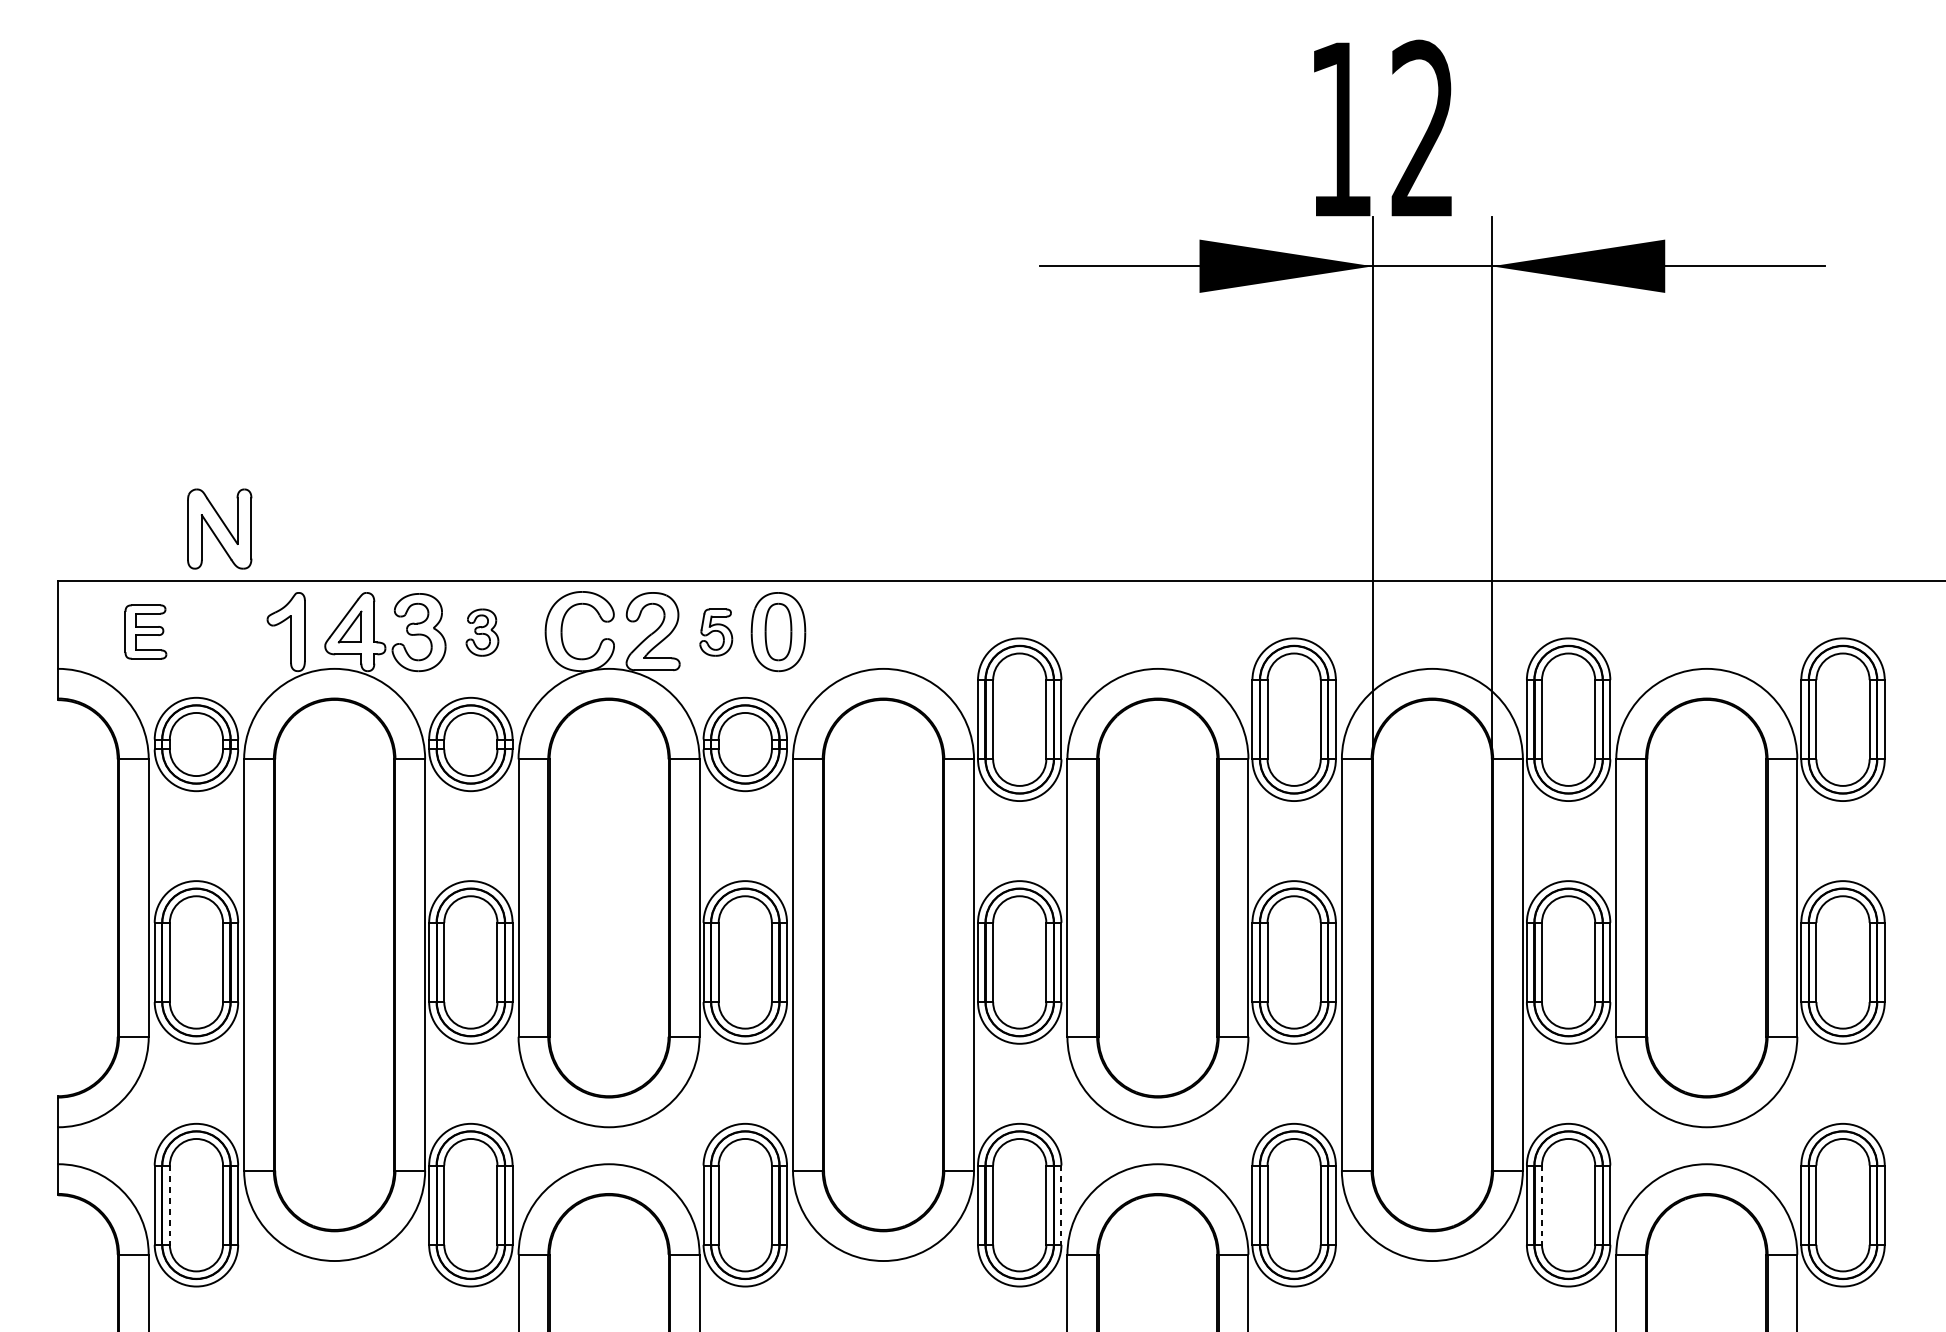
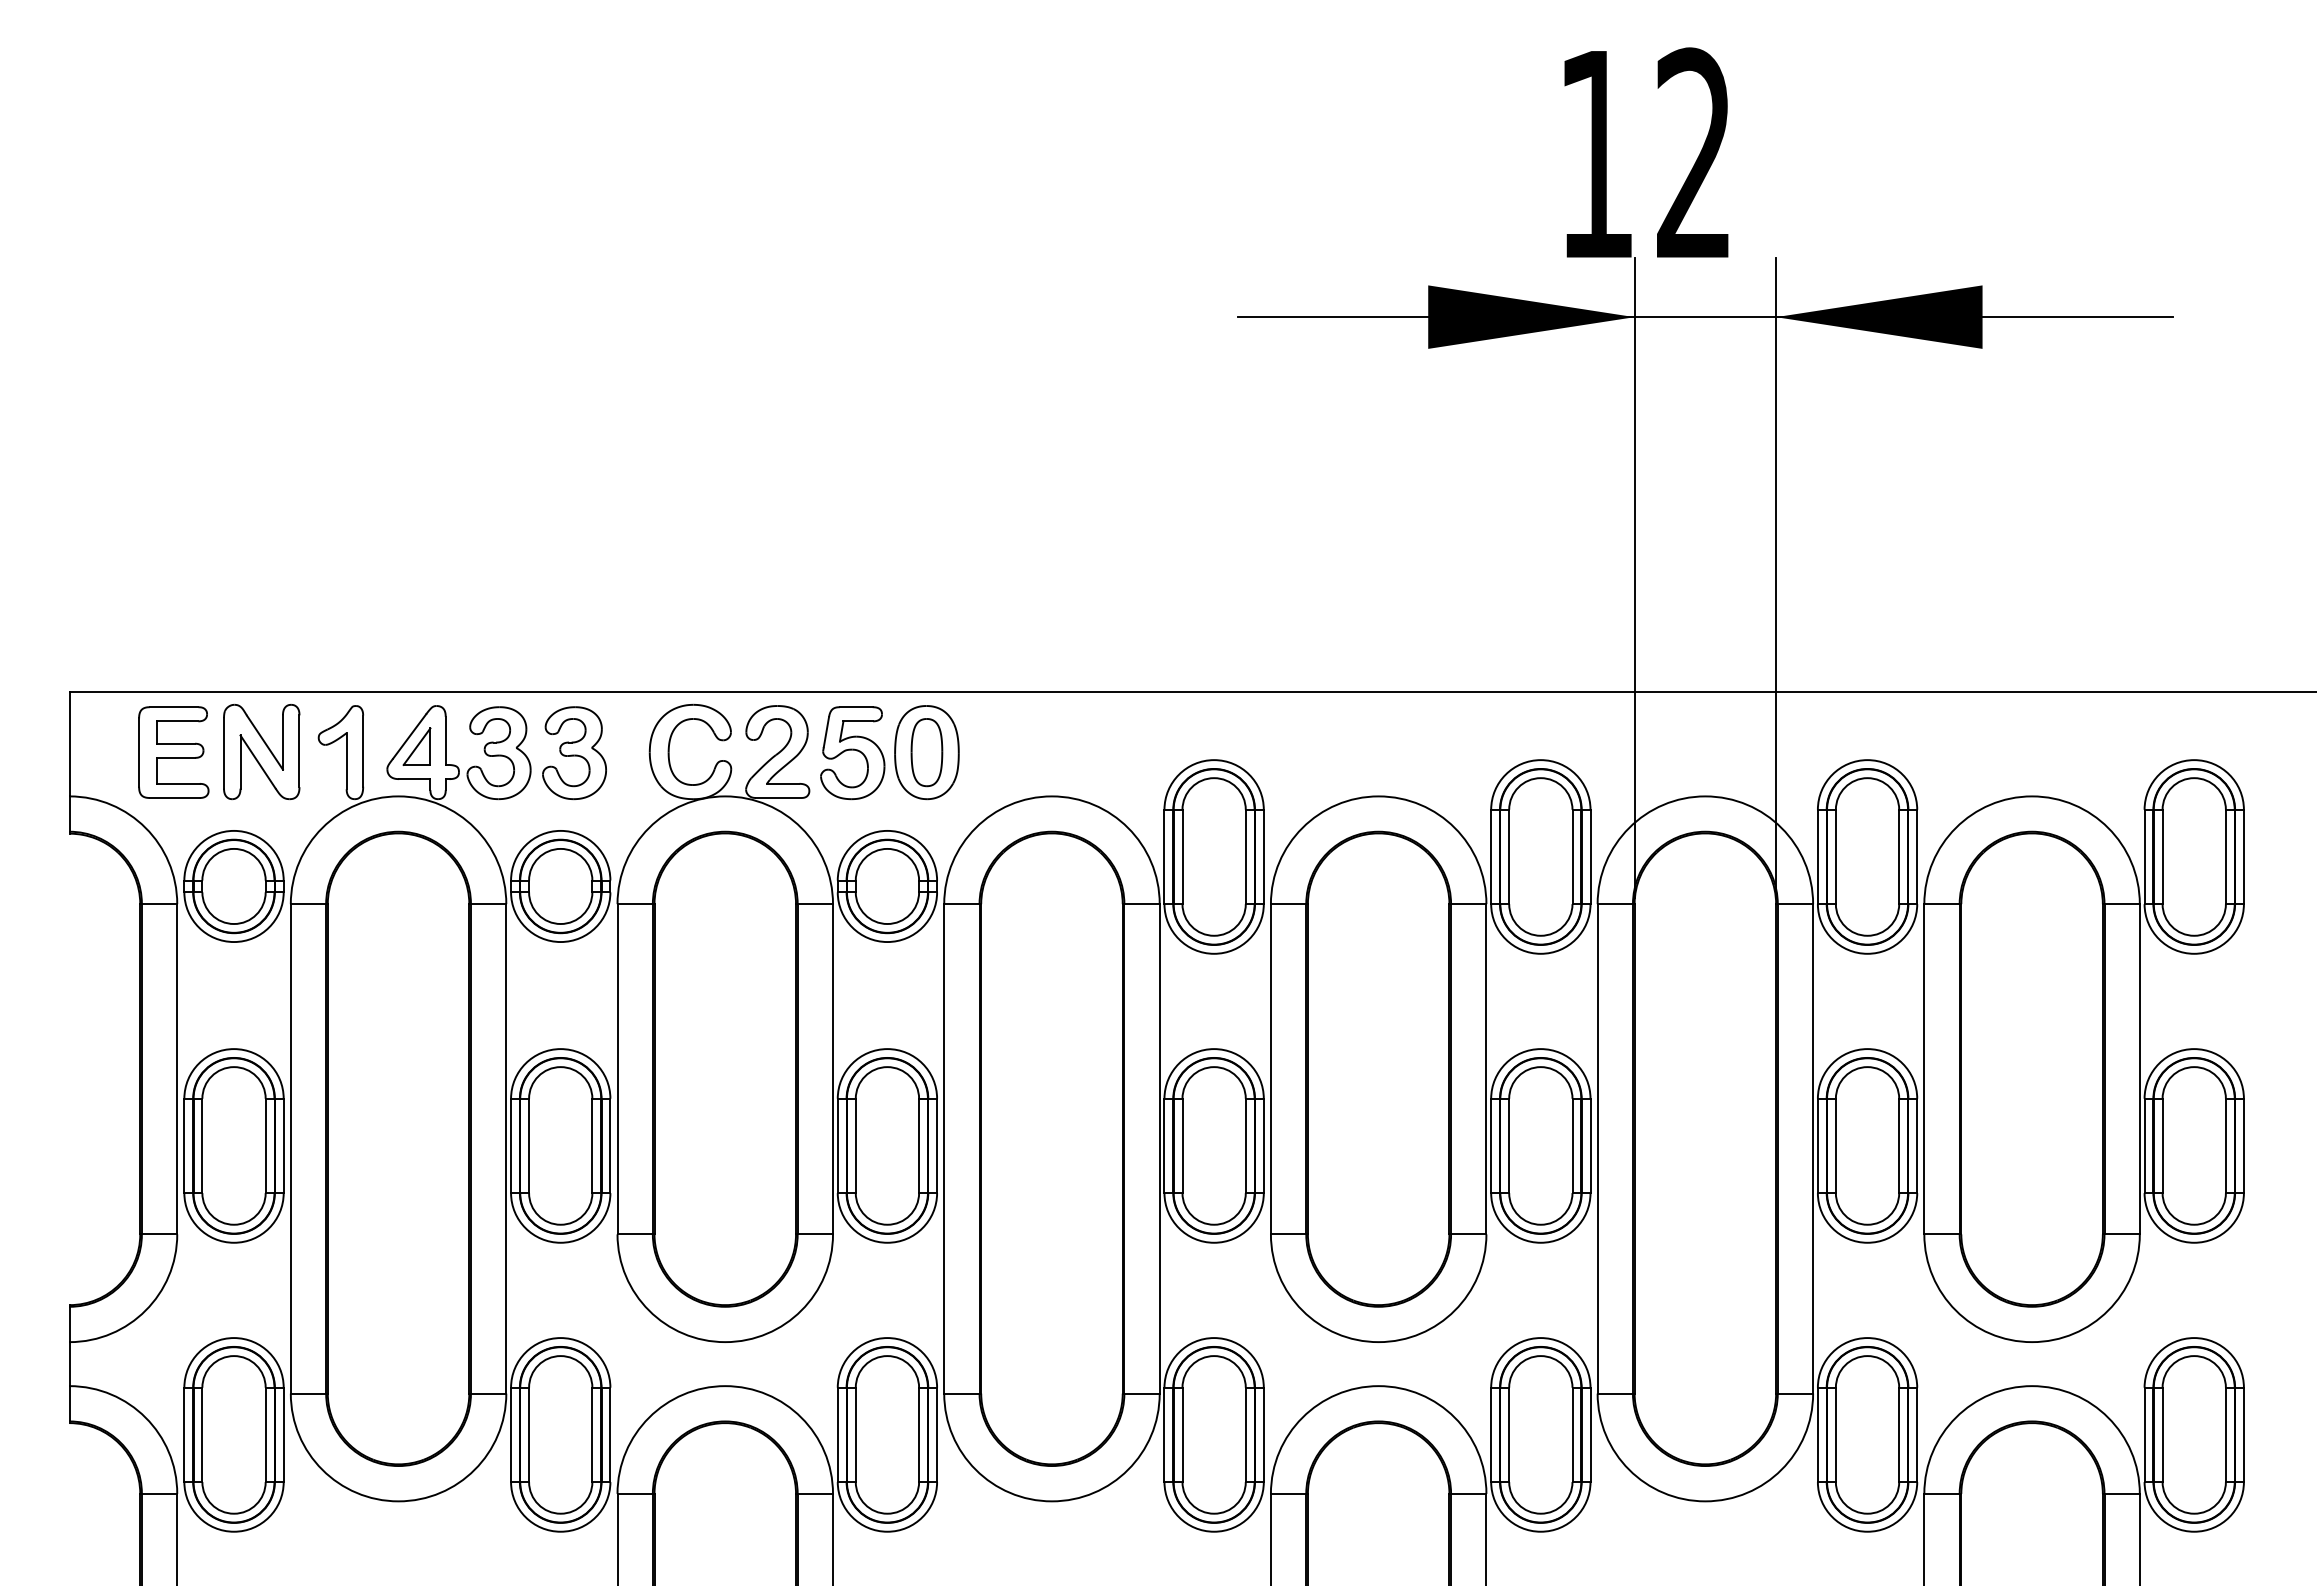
part: (219, 529) -> (261, 752), moved
part: (145, 631) -> (173, 752), size x1.43
part: (482, 632) -> (574, 753), size x1.67
part: (715, 632) -> (852, 753), size x1.67
line: (169, 1205) -> (202, 1435), dashed -> solid
line: (1061, 1205) -> (1263, 1435), dashed -> solid
line: (1541, 1205) -> (1835, 1435), dashed -> solid

